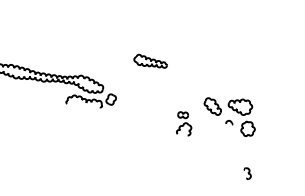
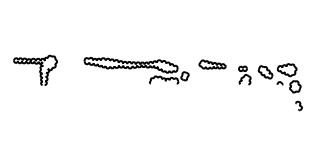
part: (150, 61) -> (212, 64), moved
part: (184, 123) -> (244, 75), moved
part: (246, 173) -> (298, 105), moved

